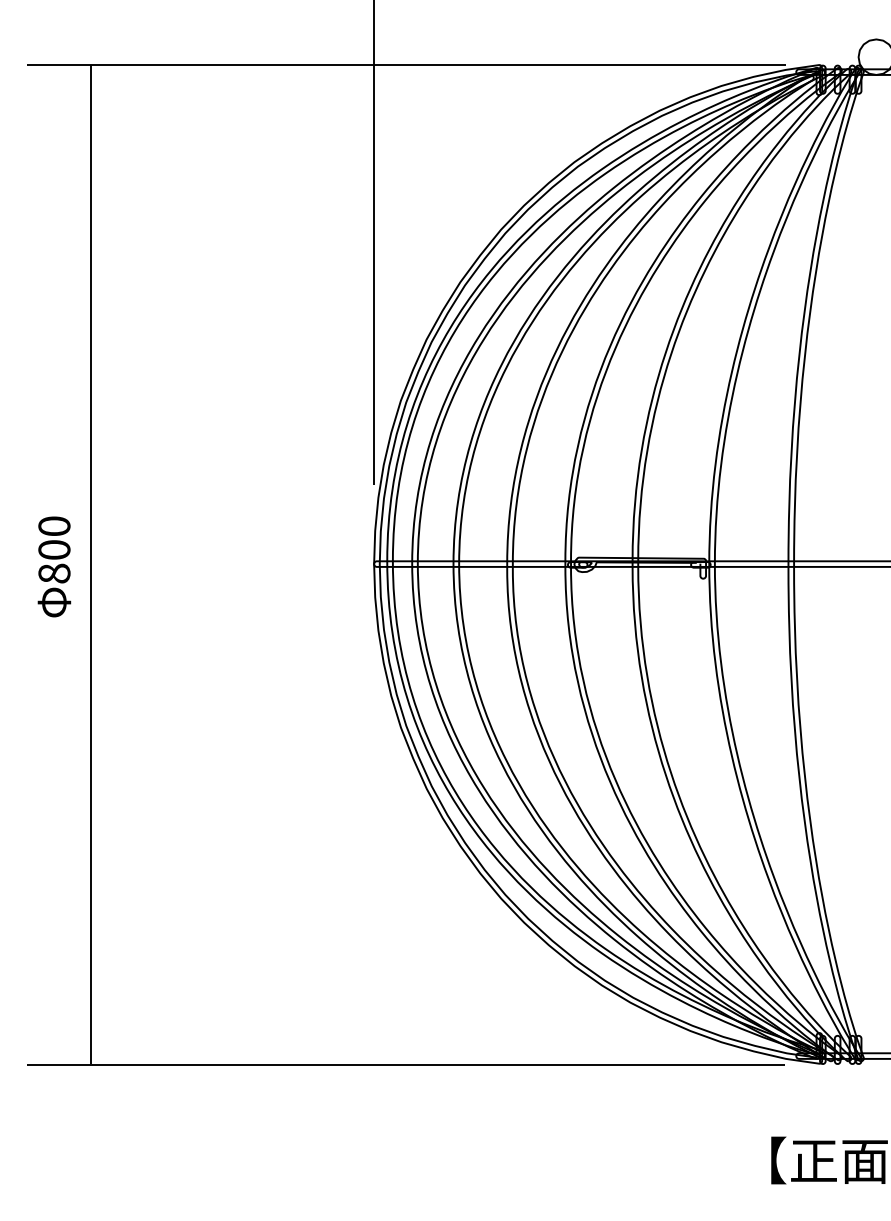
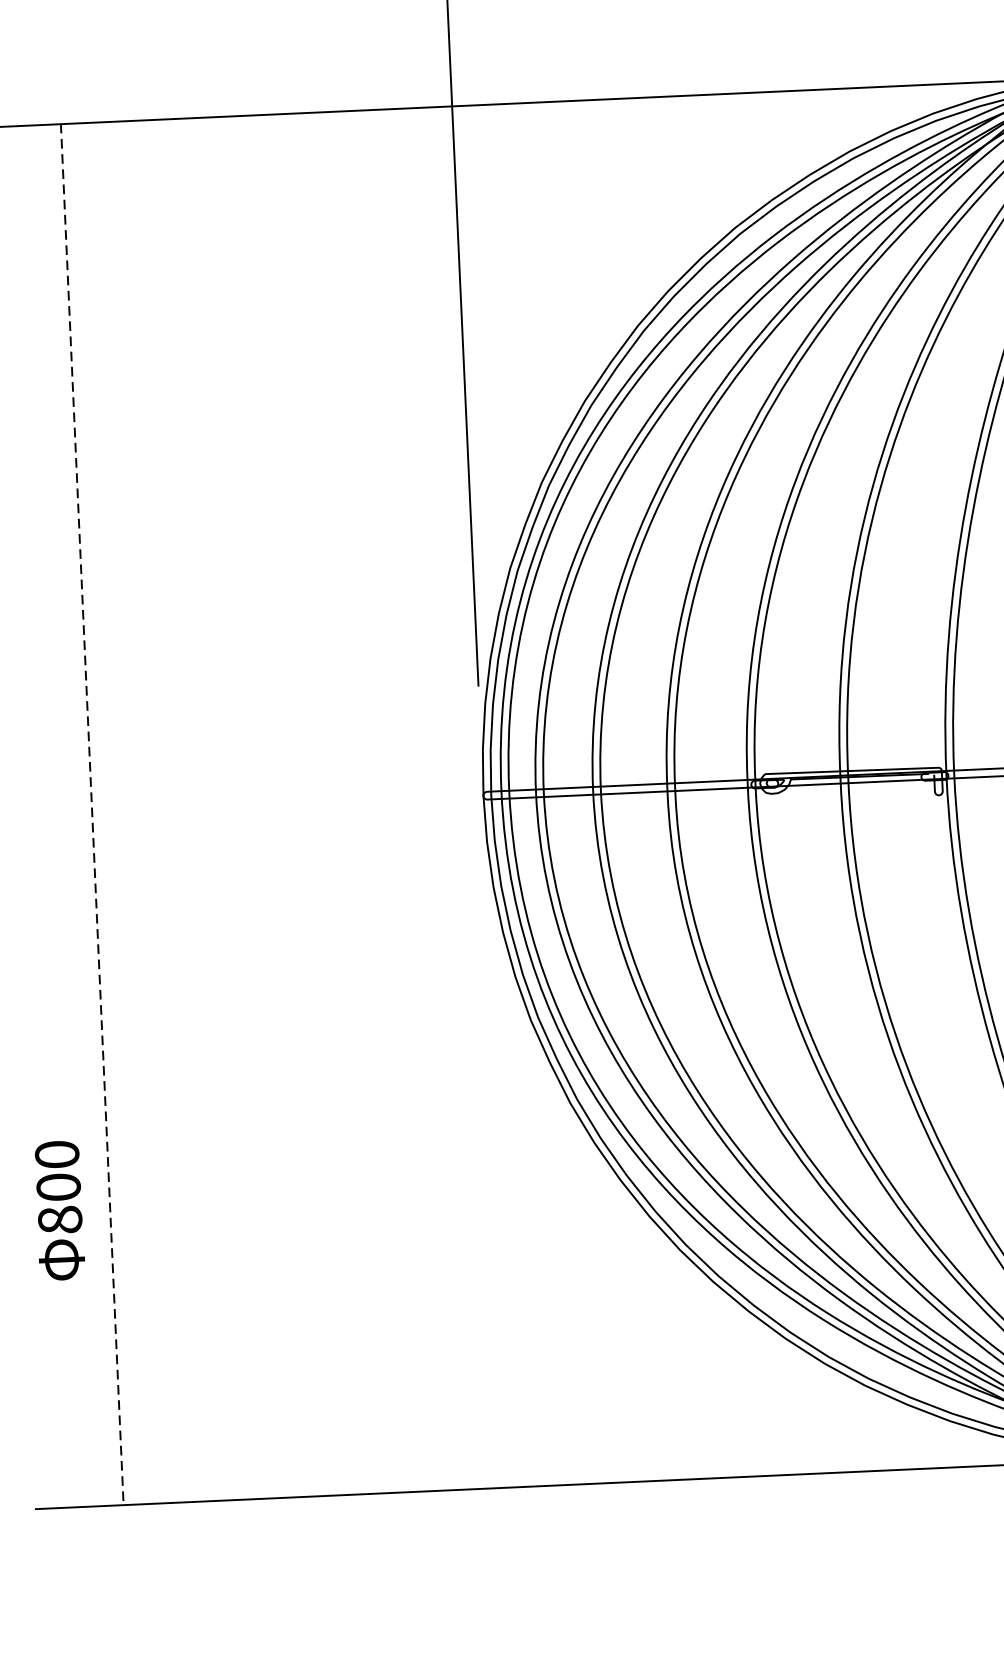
line: (90, 564) -> (91, 814), solid -> dashed
text: (54, 566) -> (59, 1210), moved

